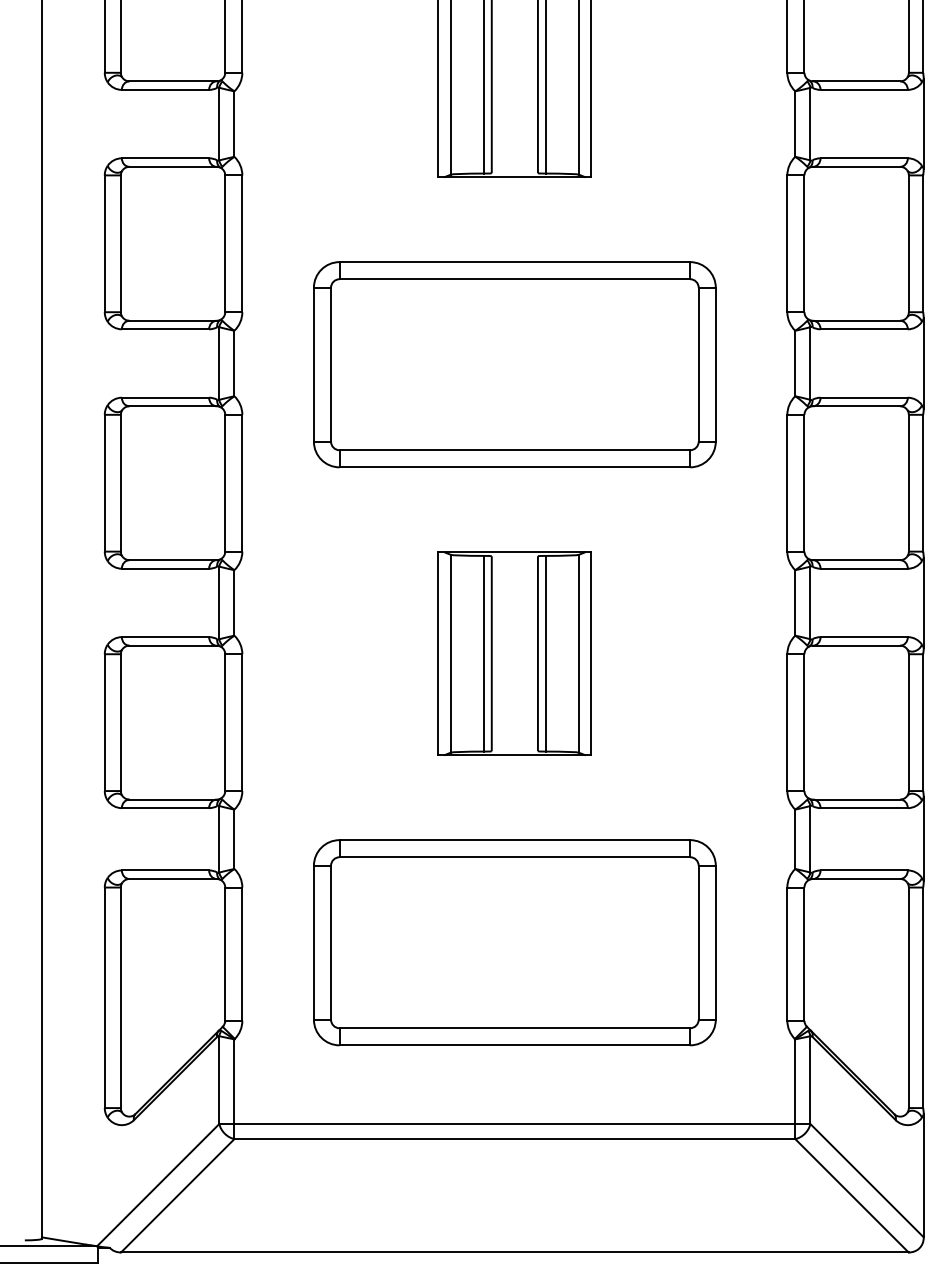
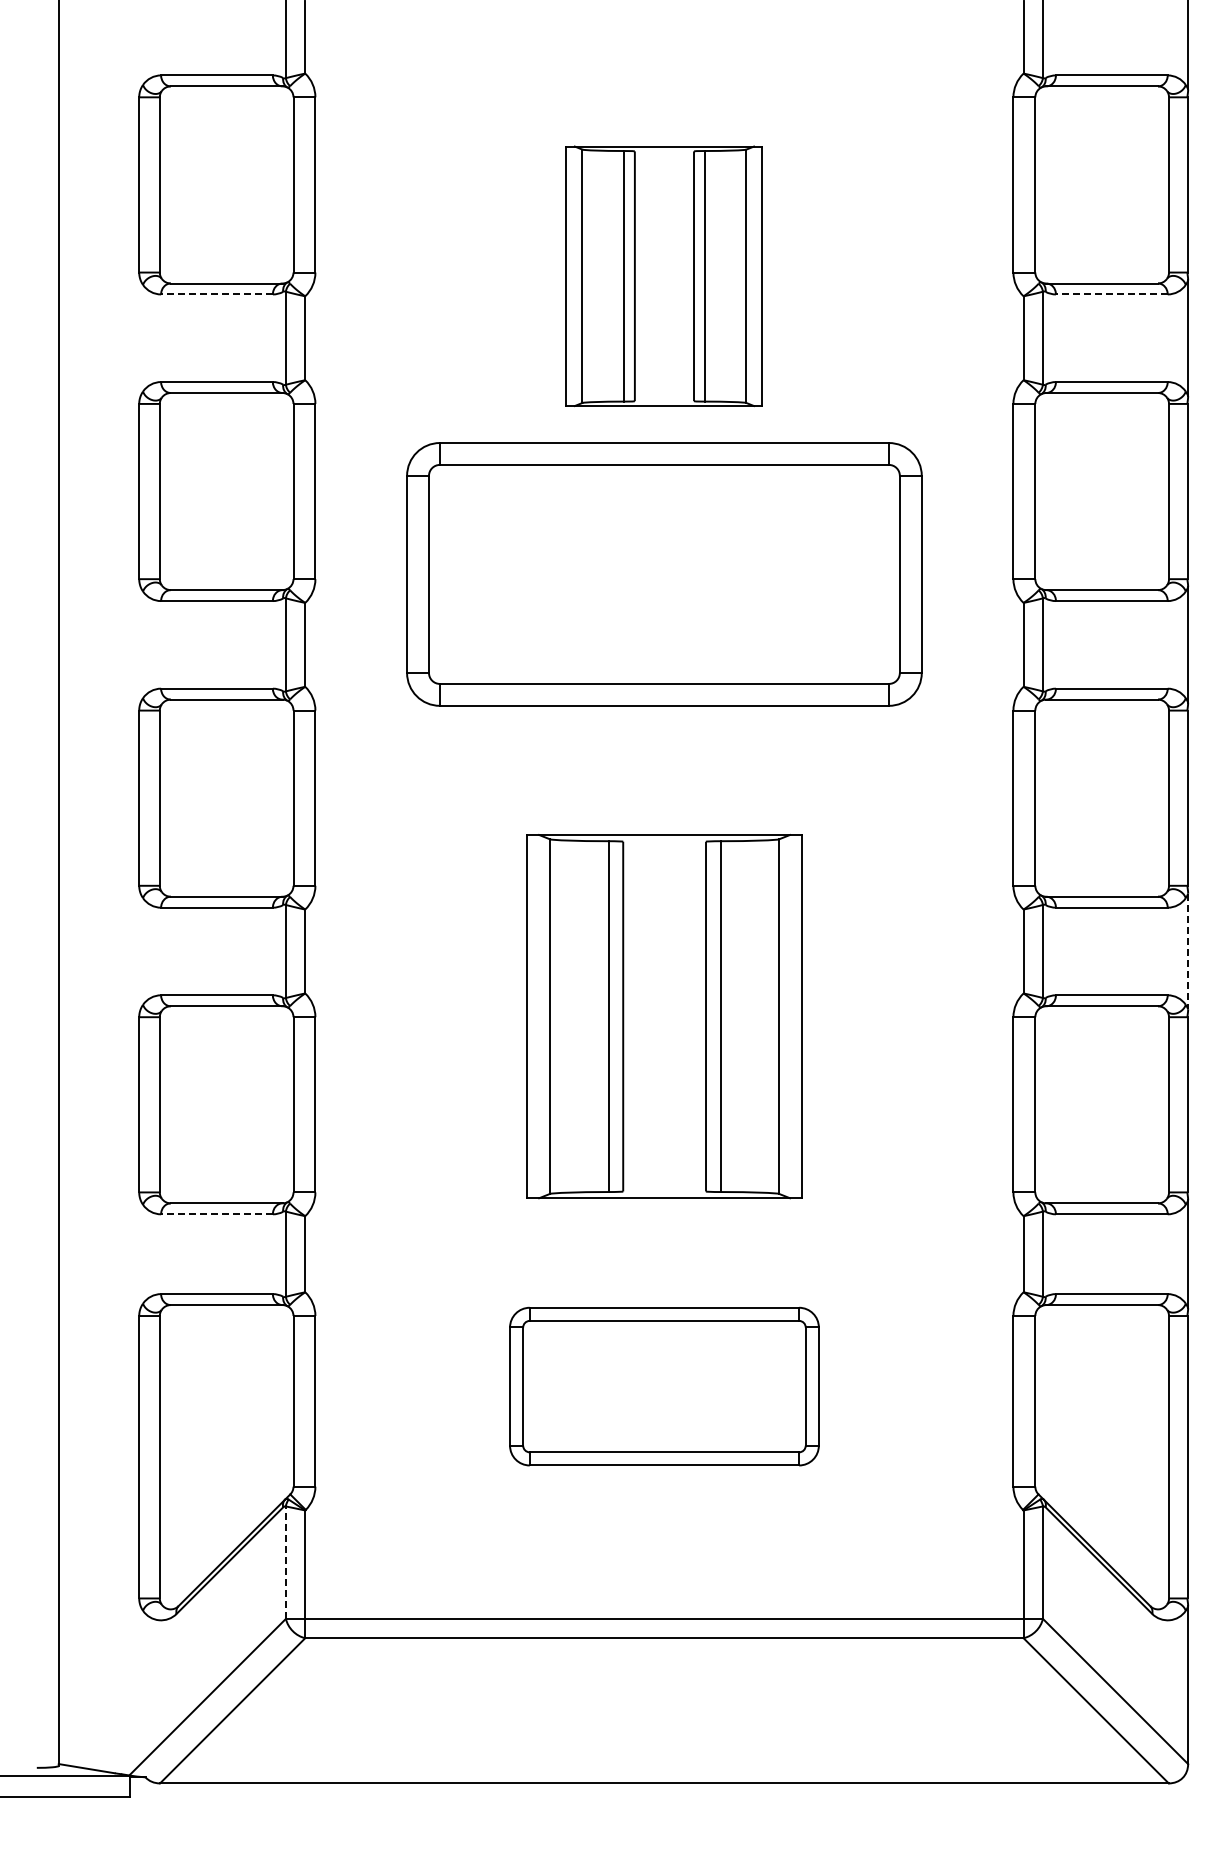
line: (165, 89) -> (217, 294), solid -> dashed
line: (863, 89) -> (1111, 294), solid -> dashed
part: (514, 364) -> (664, 574), moved
line: (924, 602) -> (1188, 951), solid -> dashed
part: (514, 653) -> (663, 1016), size x1.4
line: (165, 808) -> (217, 1214), solid -> dashed
part: (514, 942) -> (664, 1386), size x0.6
line: (218, 1080) -> (285, 1562), solid -> dashed

